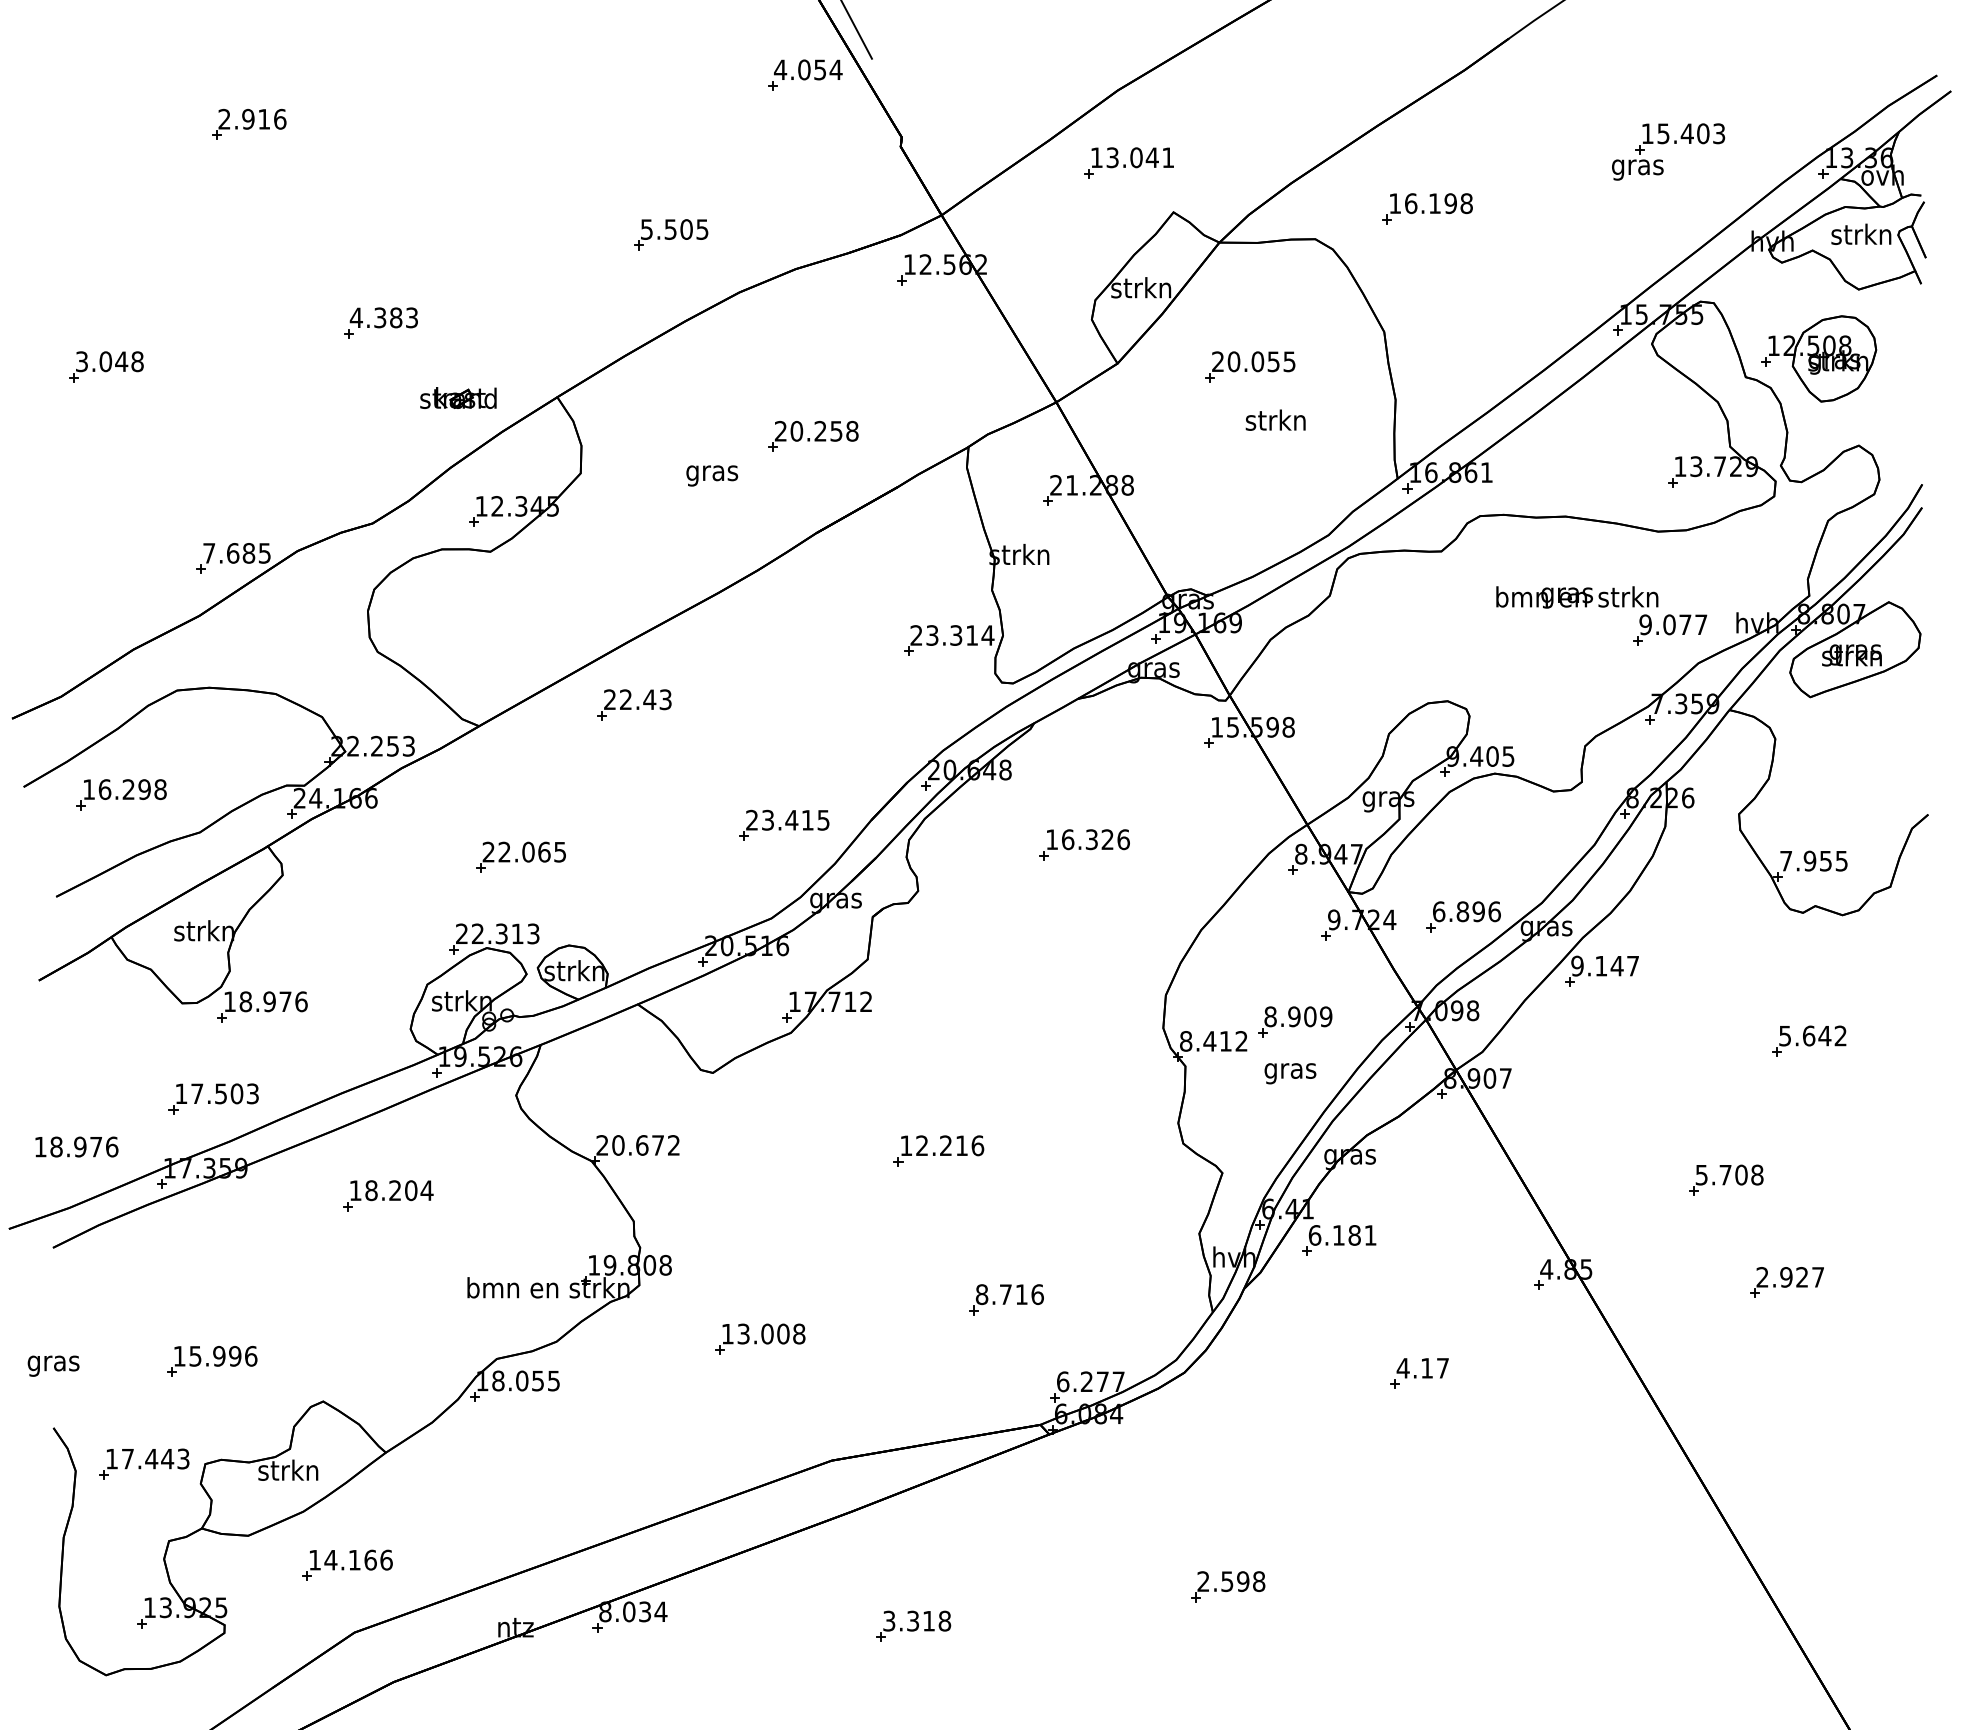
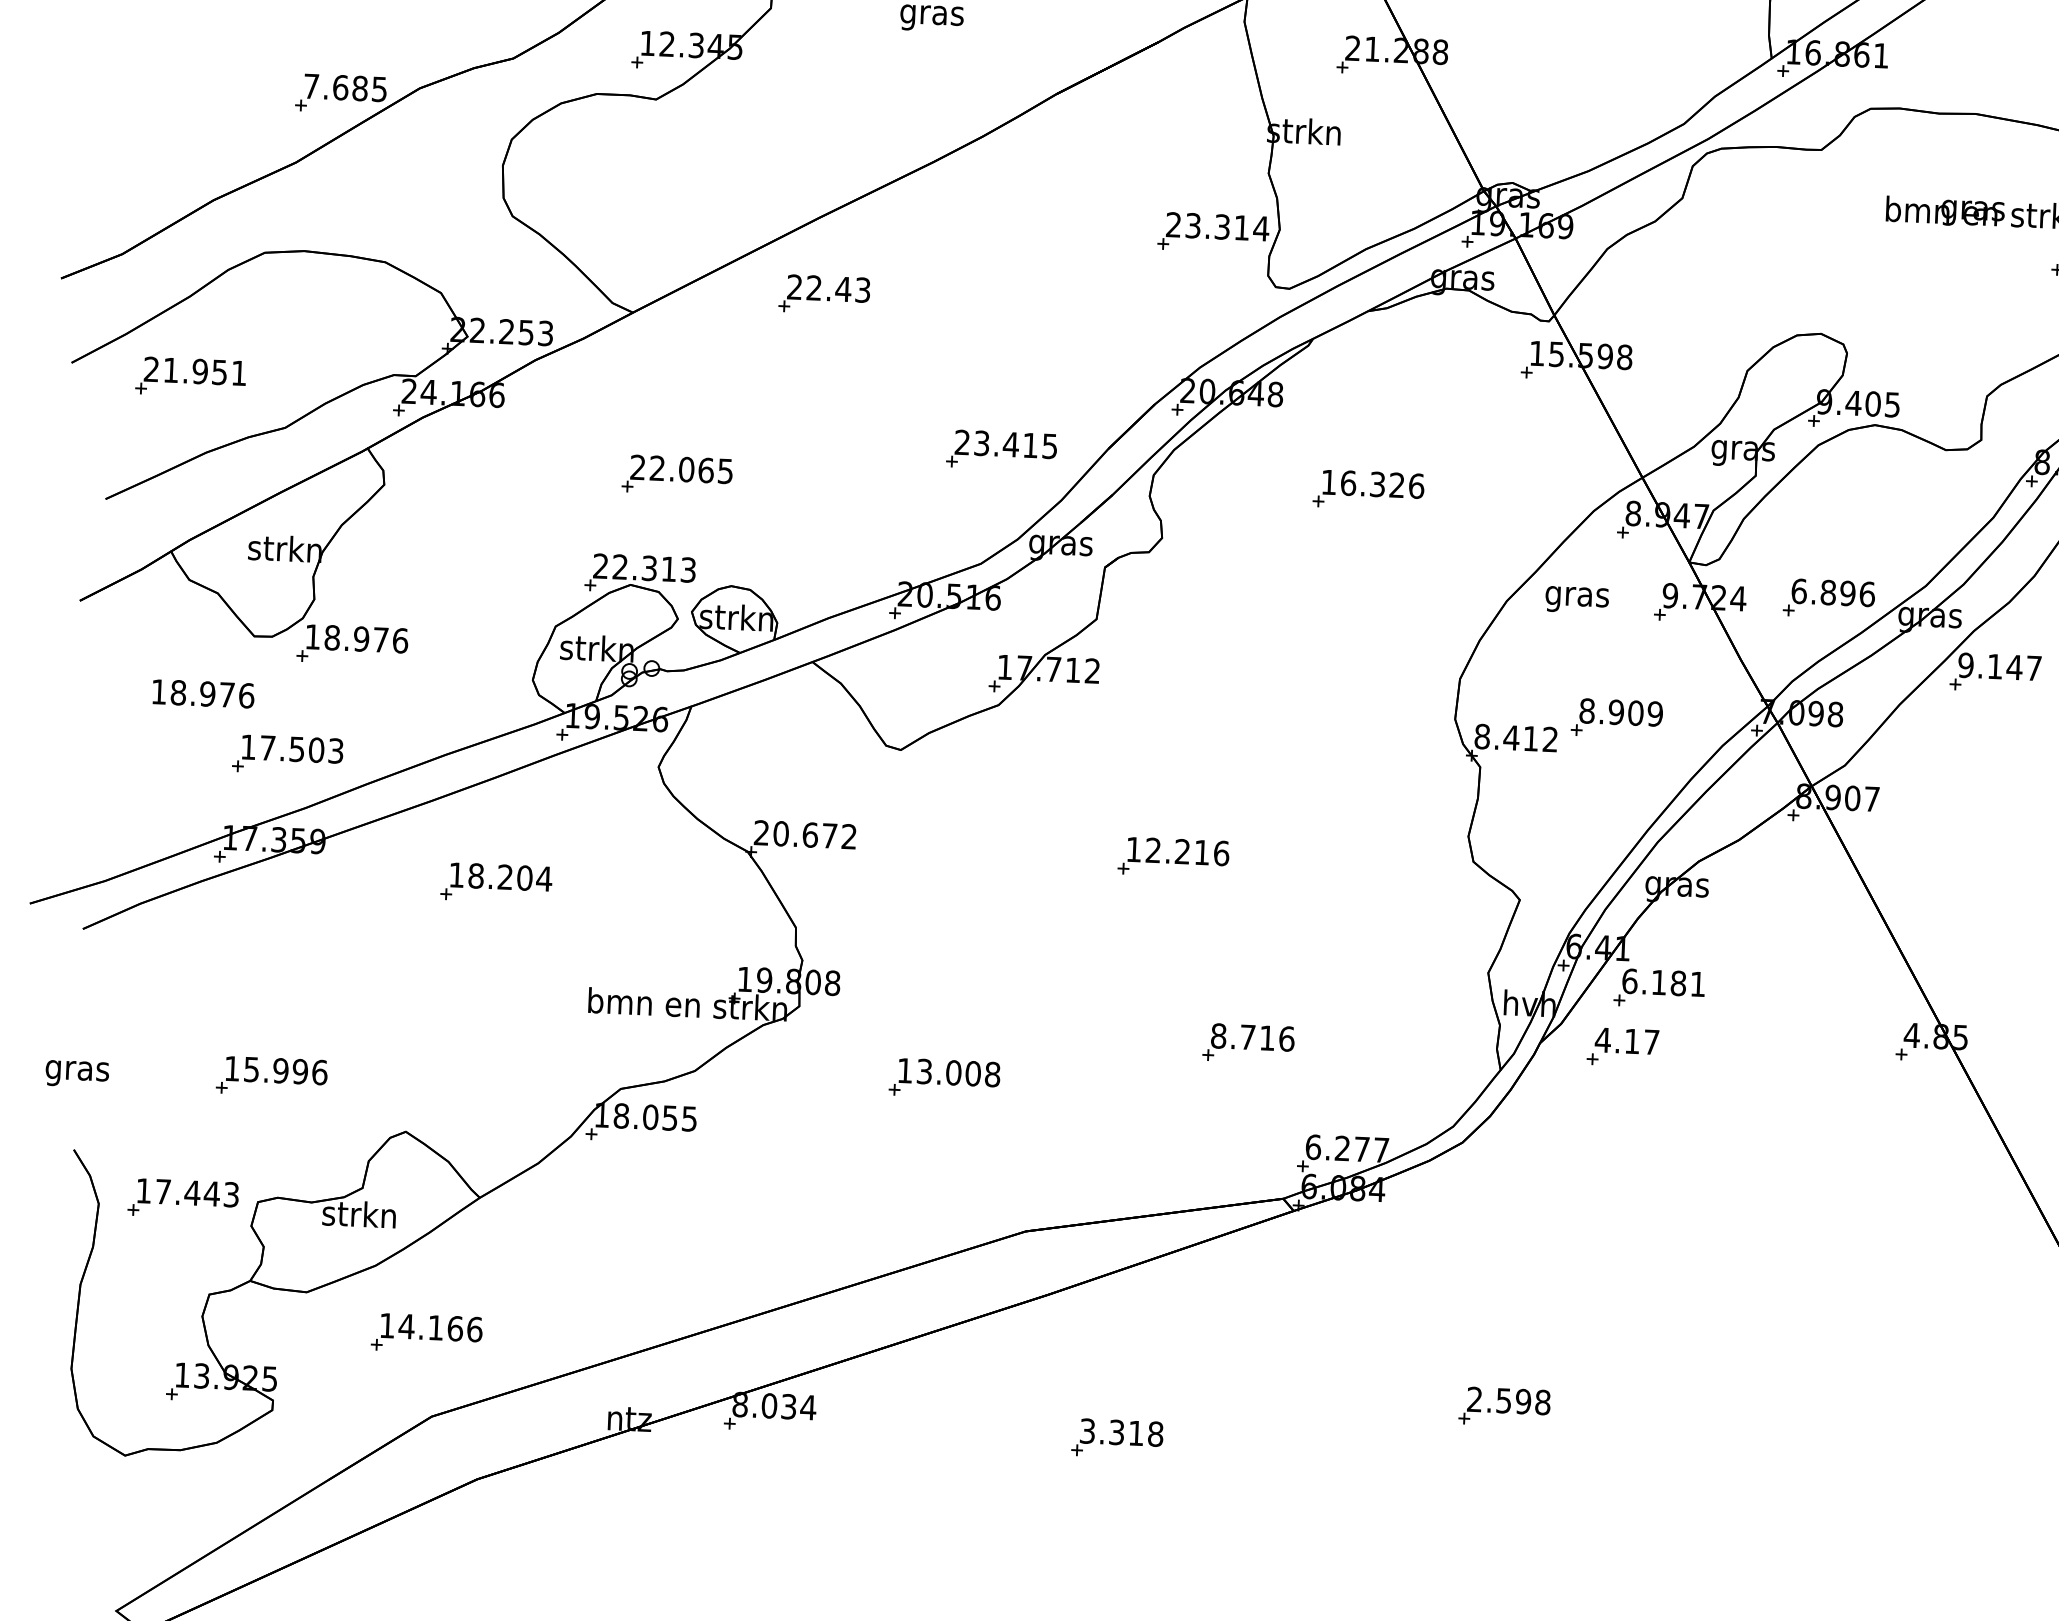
text: (124, 789) -> (195, 371), 16.298 -> 21.951
text: (1290, 1073) -> (1577, 599), moved
text: (76, 1146) -> (203, 693), moved
part: (1419, 1373) -> (1622, 1047), moved

